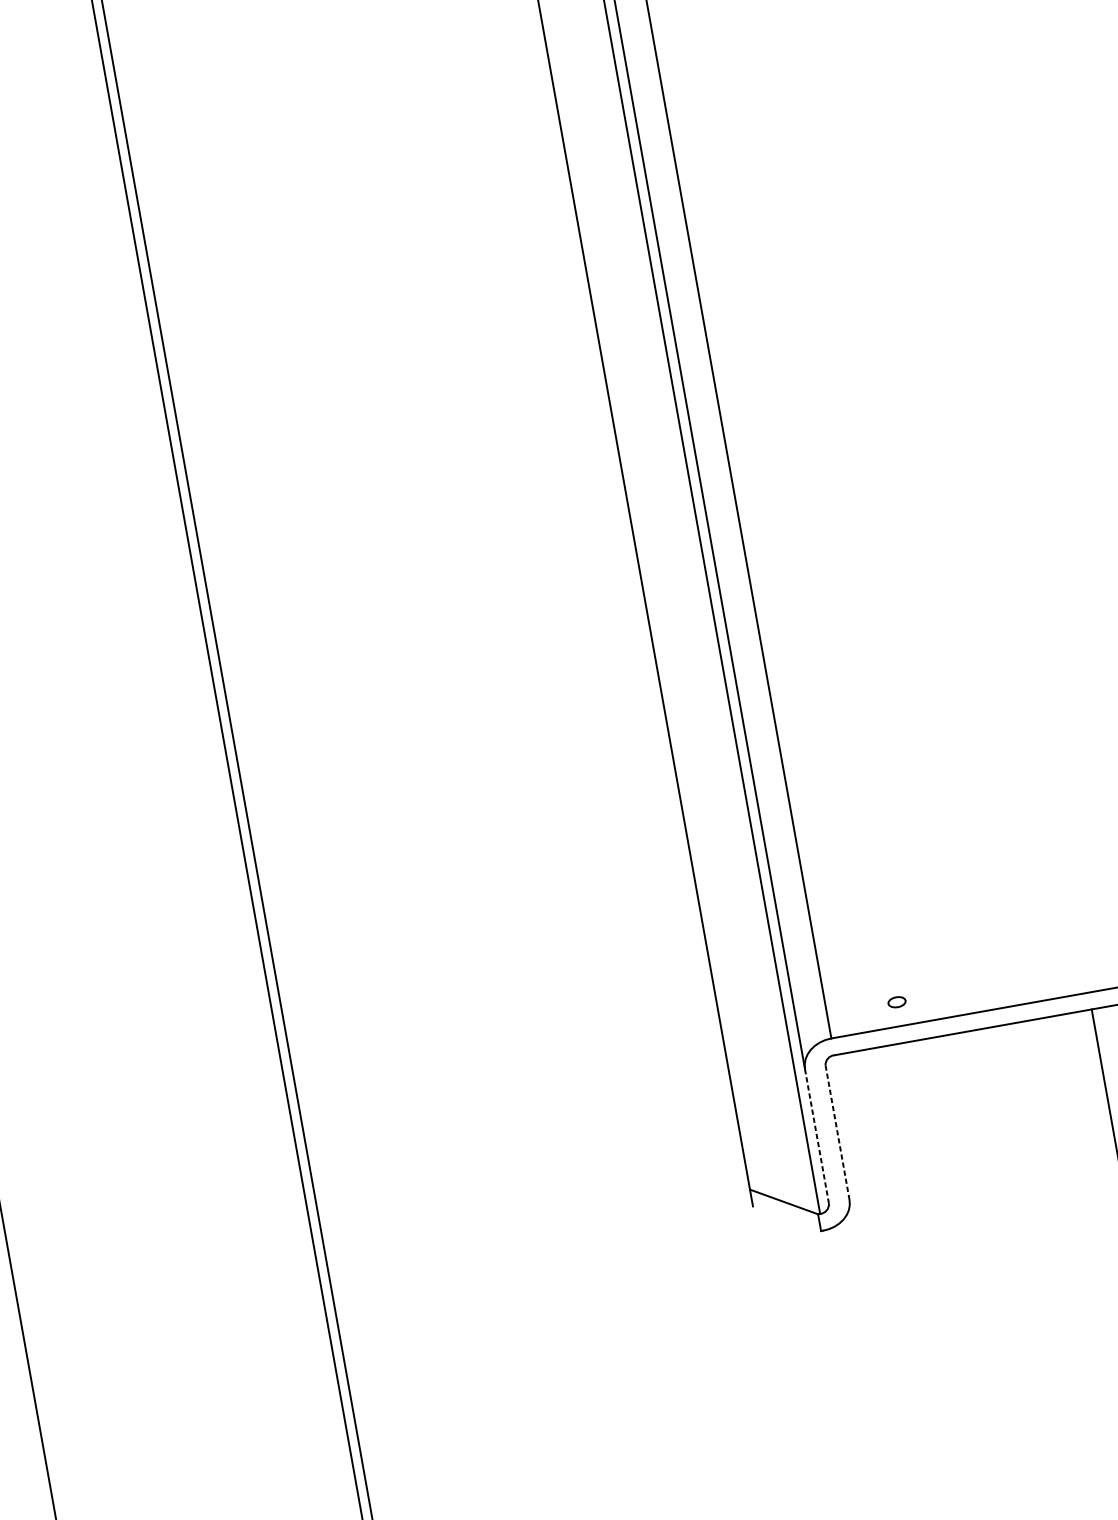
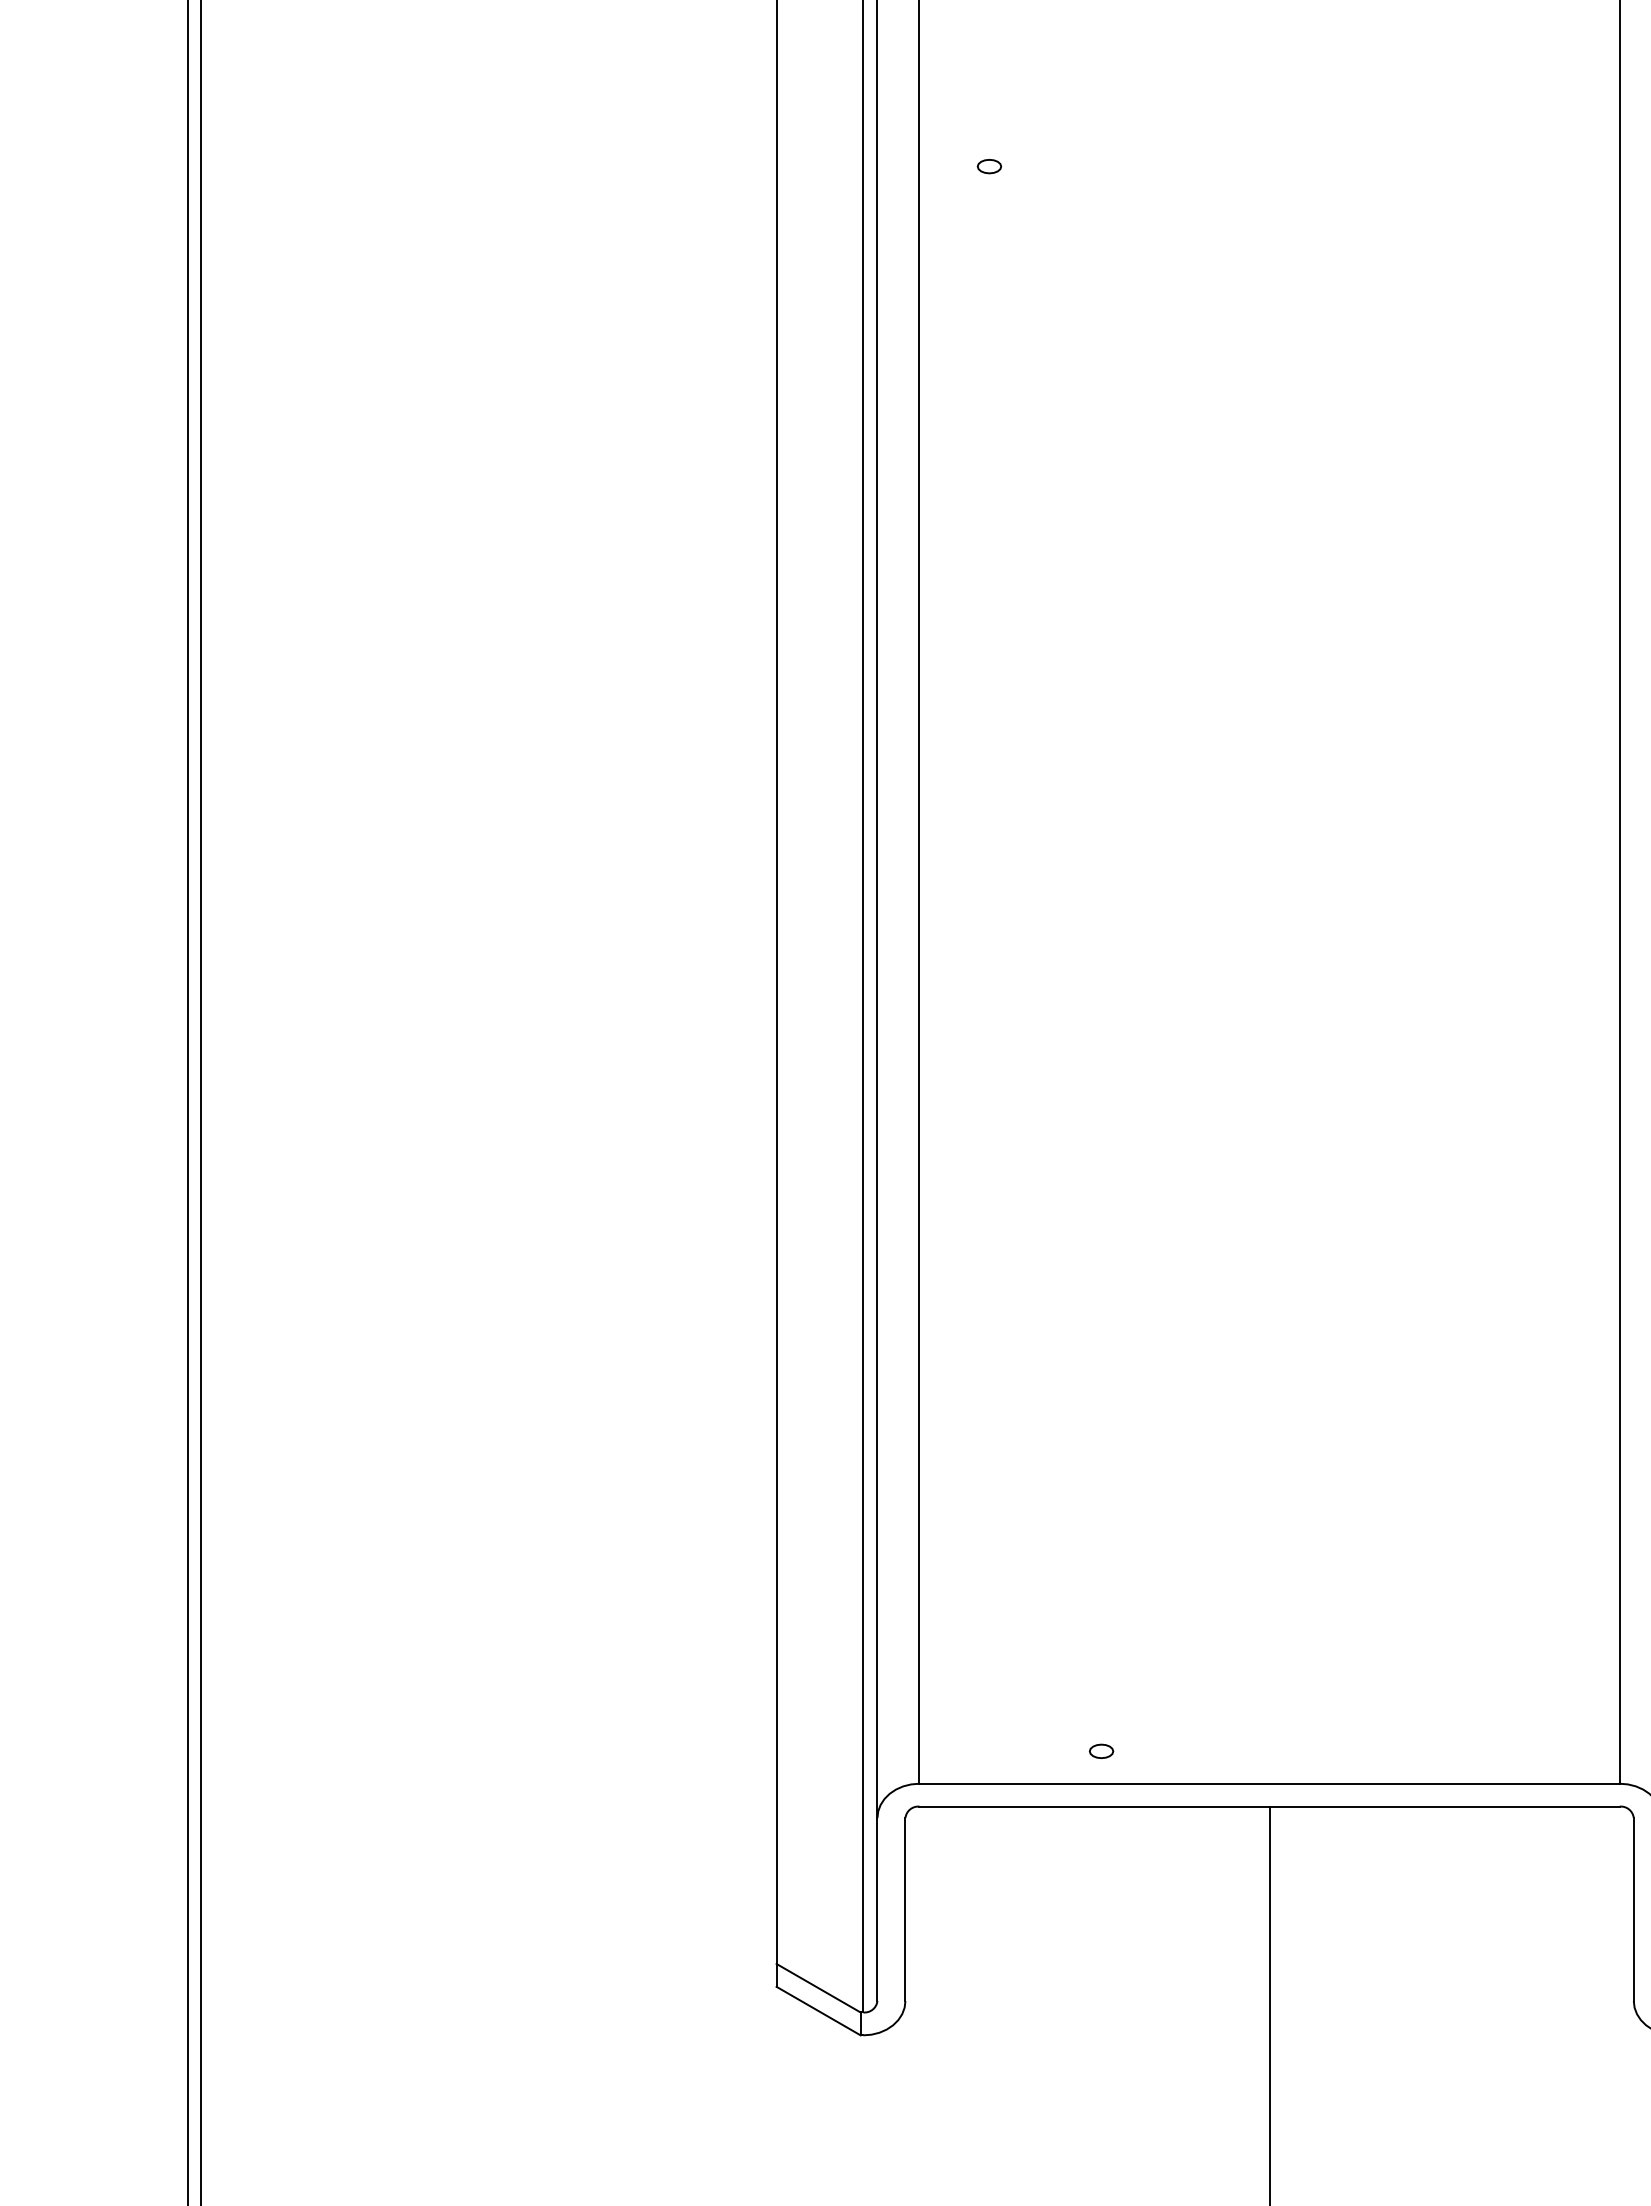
part: (897, 1002) -> (1101, 1751), moved
line: (837, 1132) -> (905, 1909), dashed -> solid
line: (817, 1136) -> (877, 1909), dashed -> solid
line: (786, 1218) -> (818, 2010), added

